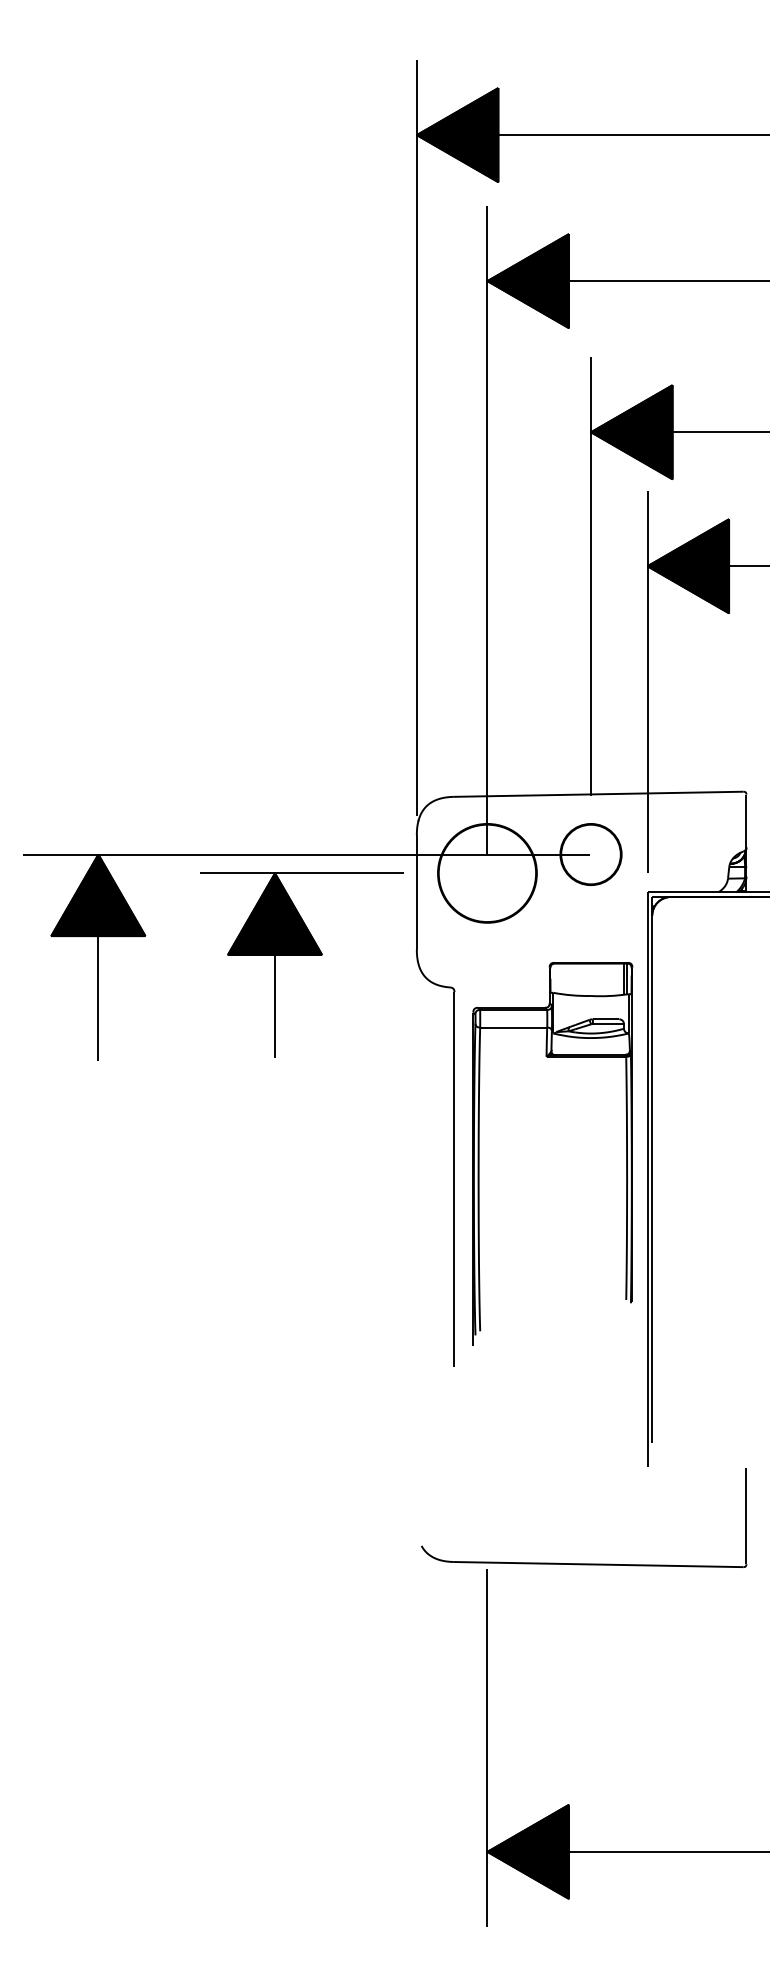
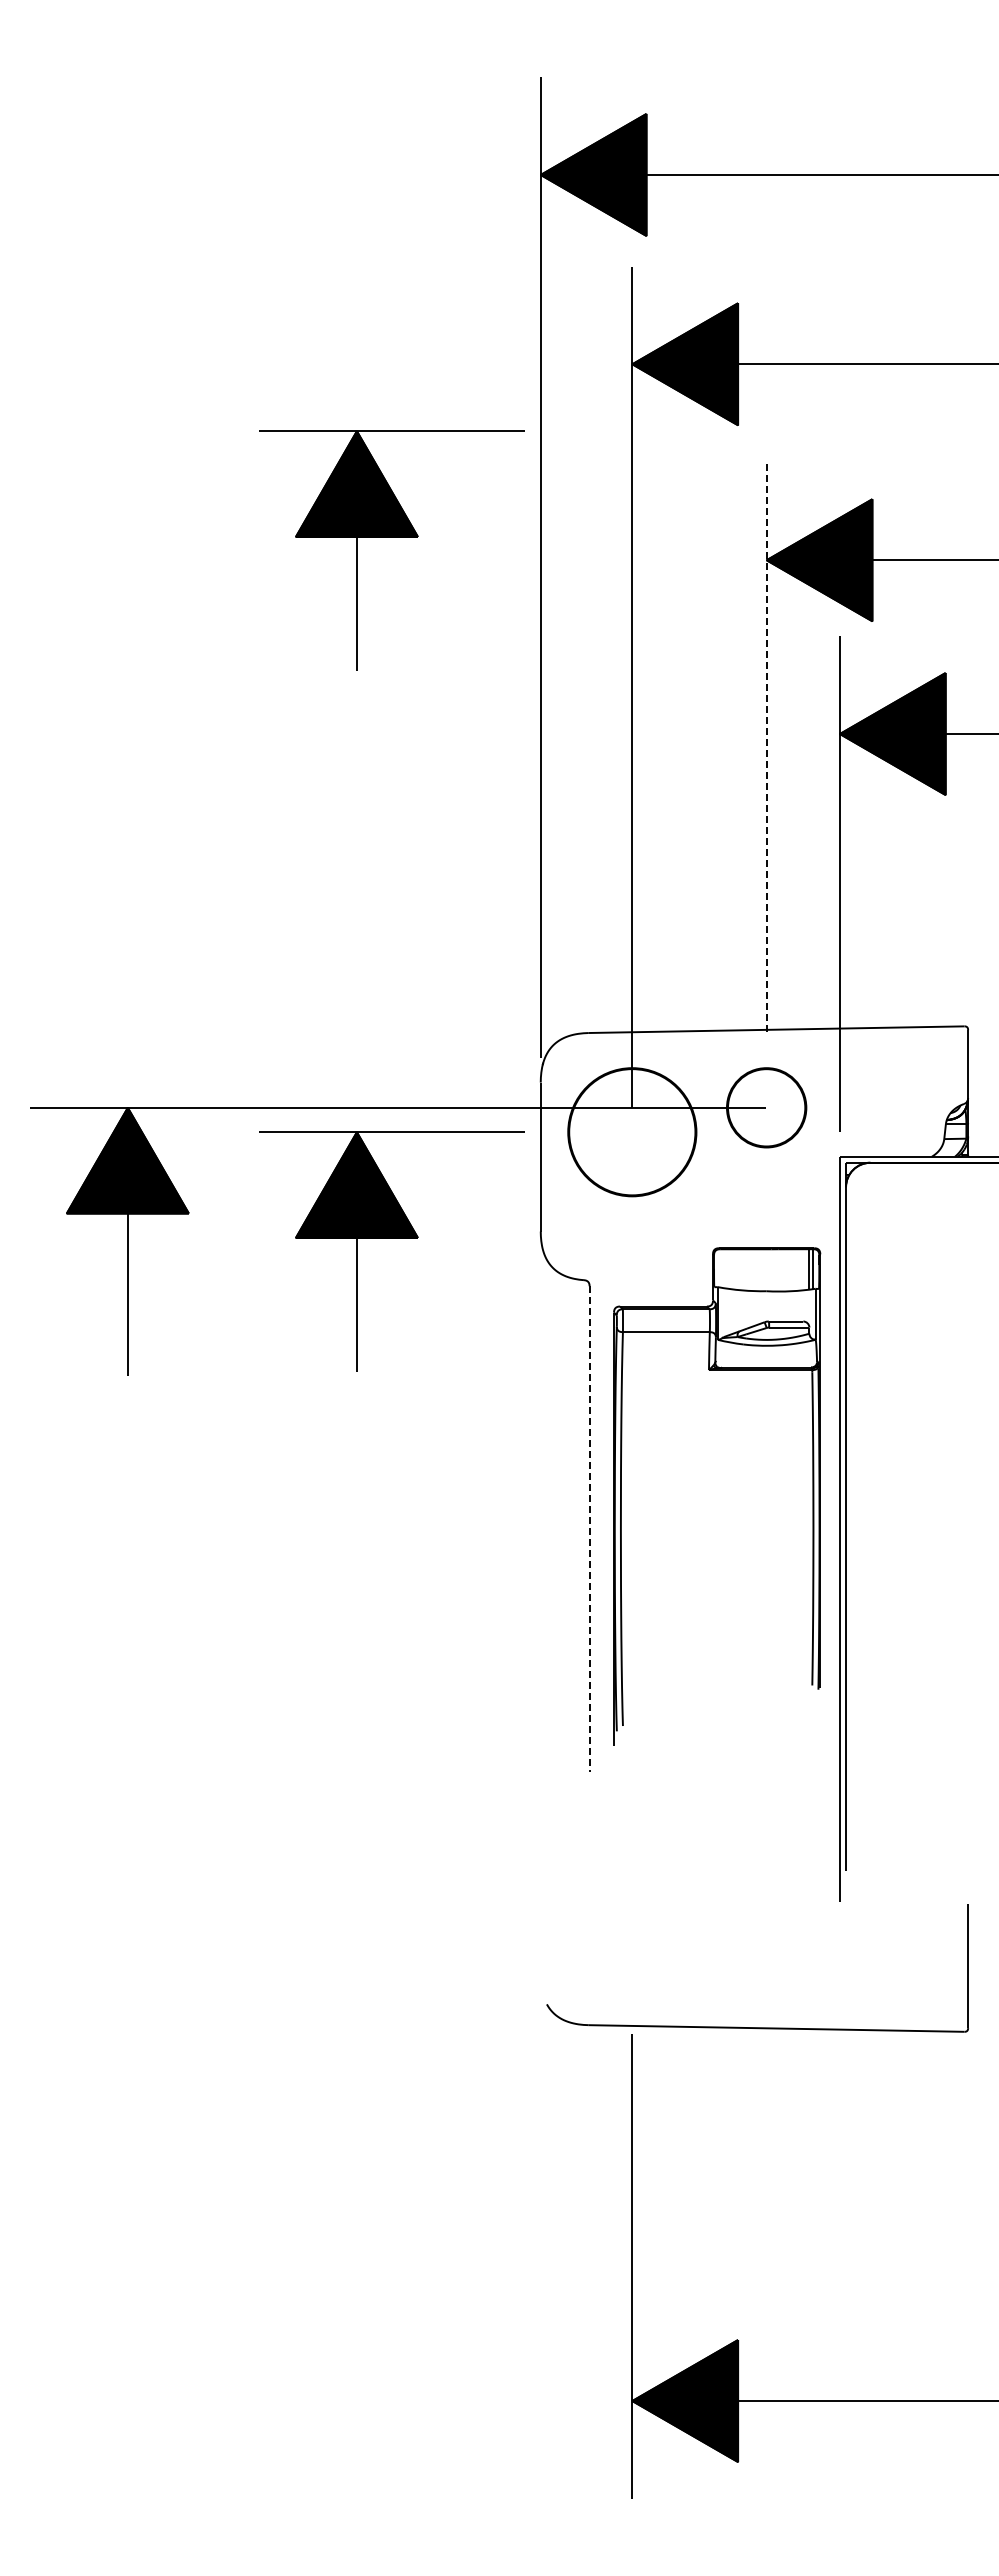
part: (301, 414) -> (391, 537), added
line: (590, 576) -> (766, 747), solid -> dashed
line: (454, 1179) -> (589, 1529), solid -> dashed

